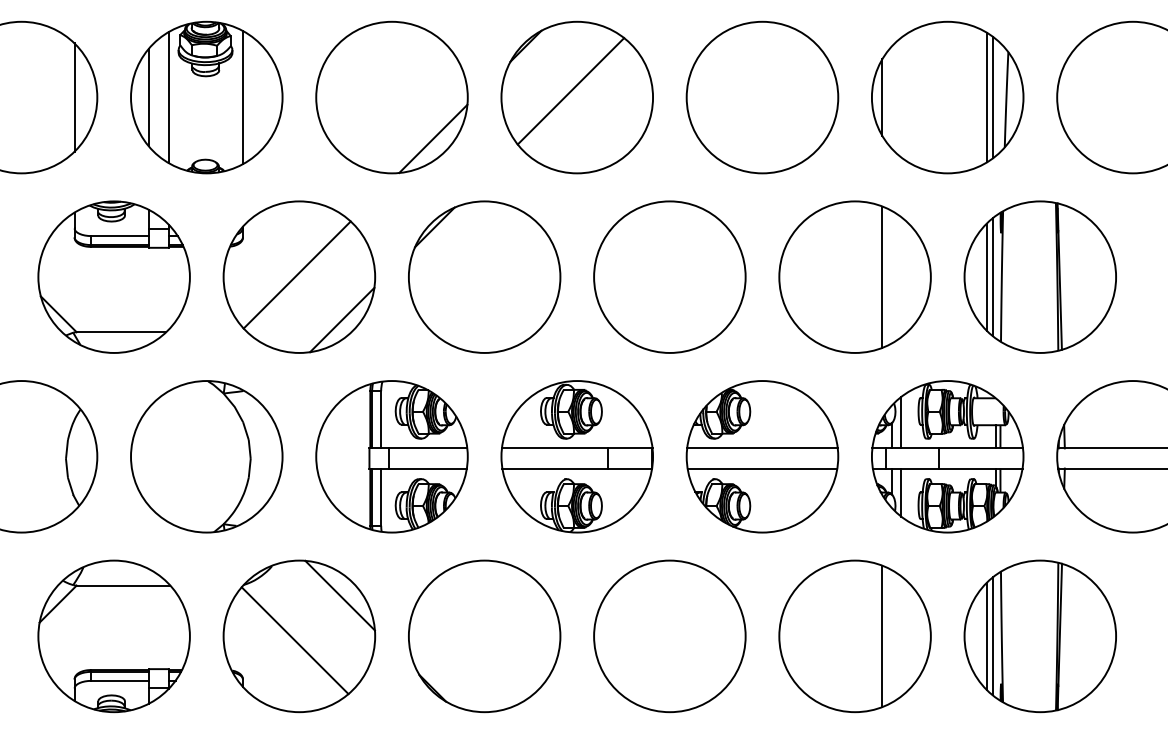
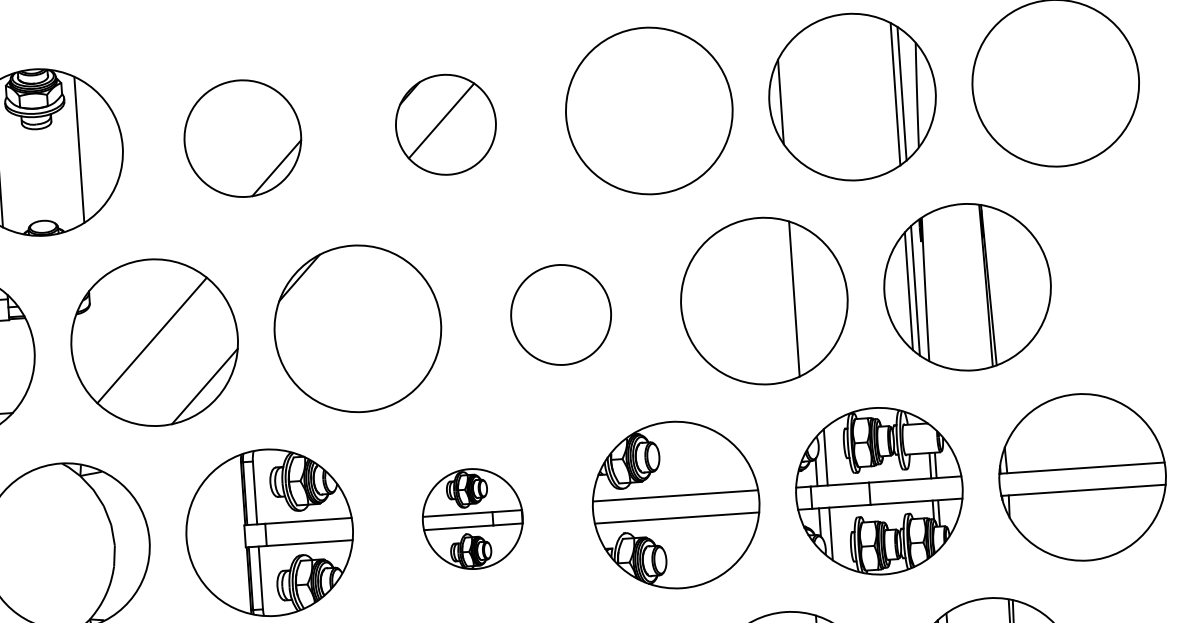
part: (391, 97) -> (242, 138), size x0.7
part: (576, 97) -> (445, 124), size x0.6
circle: (669, 276) -> (560, 314), size x0.6
part: (576, 456) -> (472, 518), size x0.6

